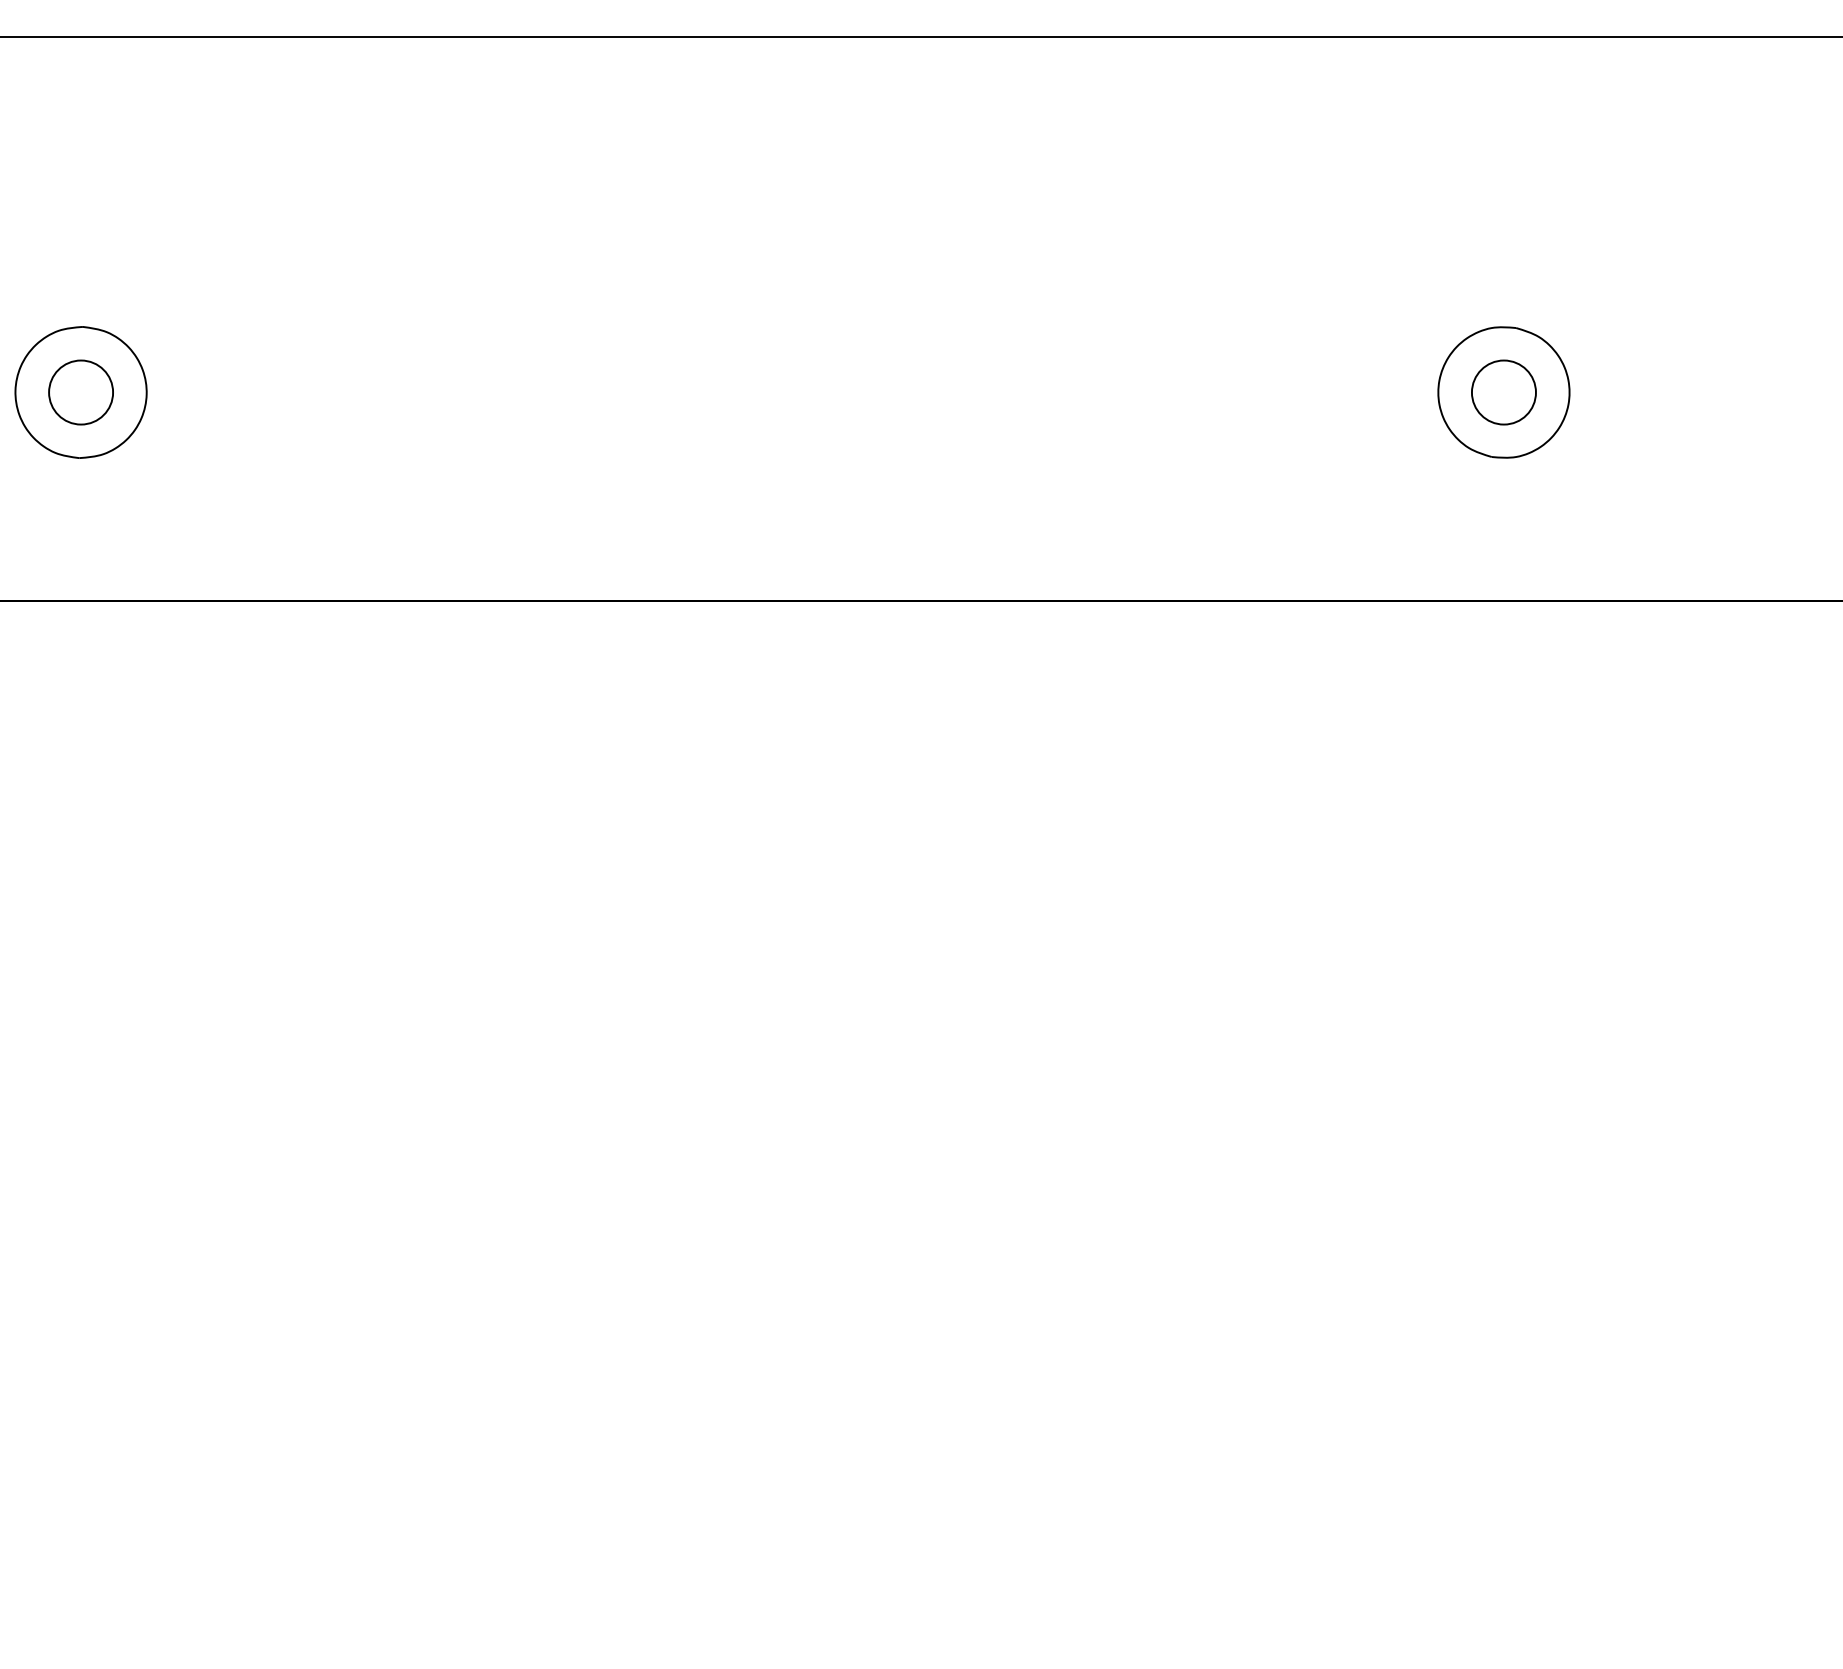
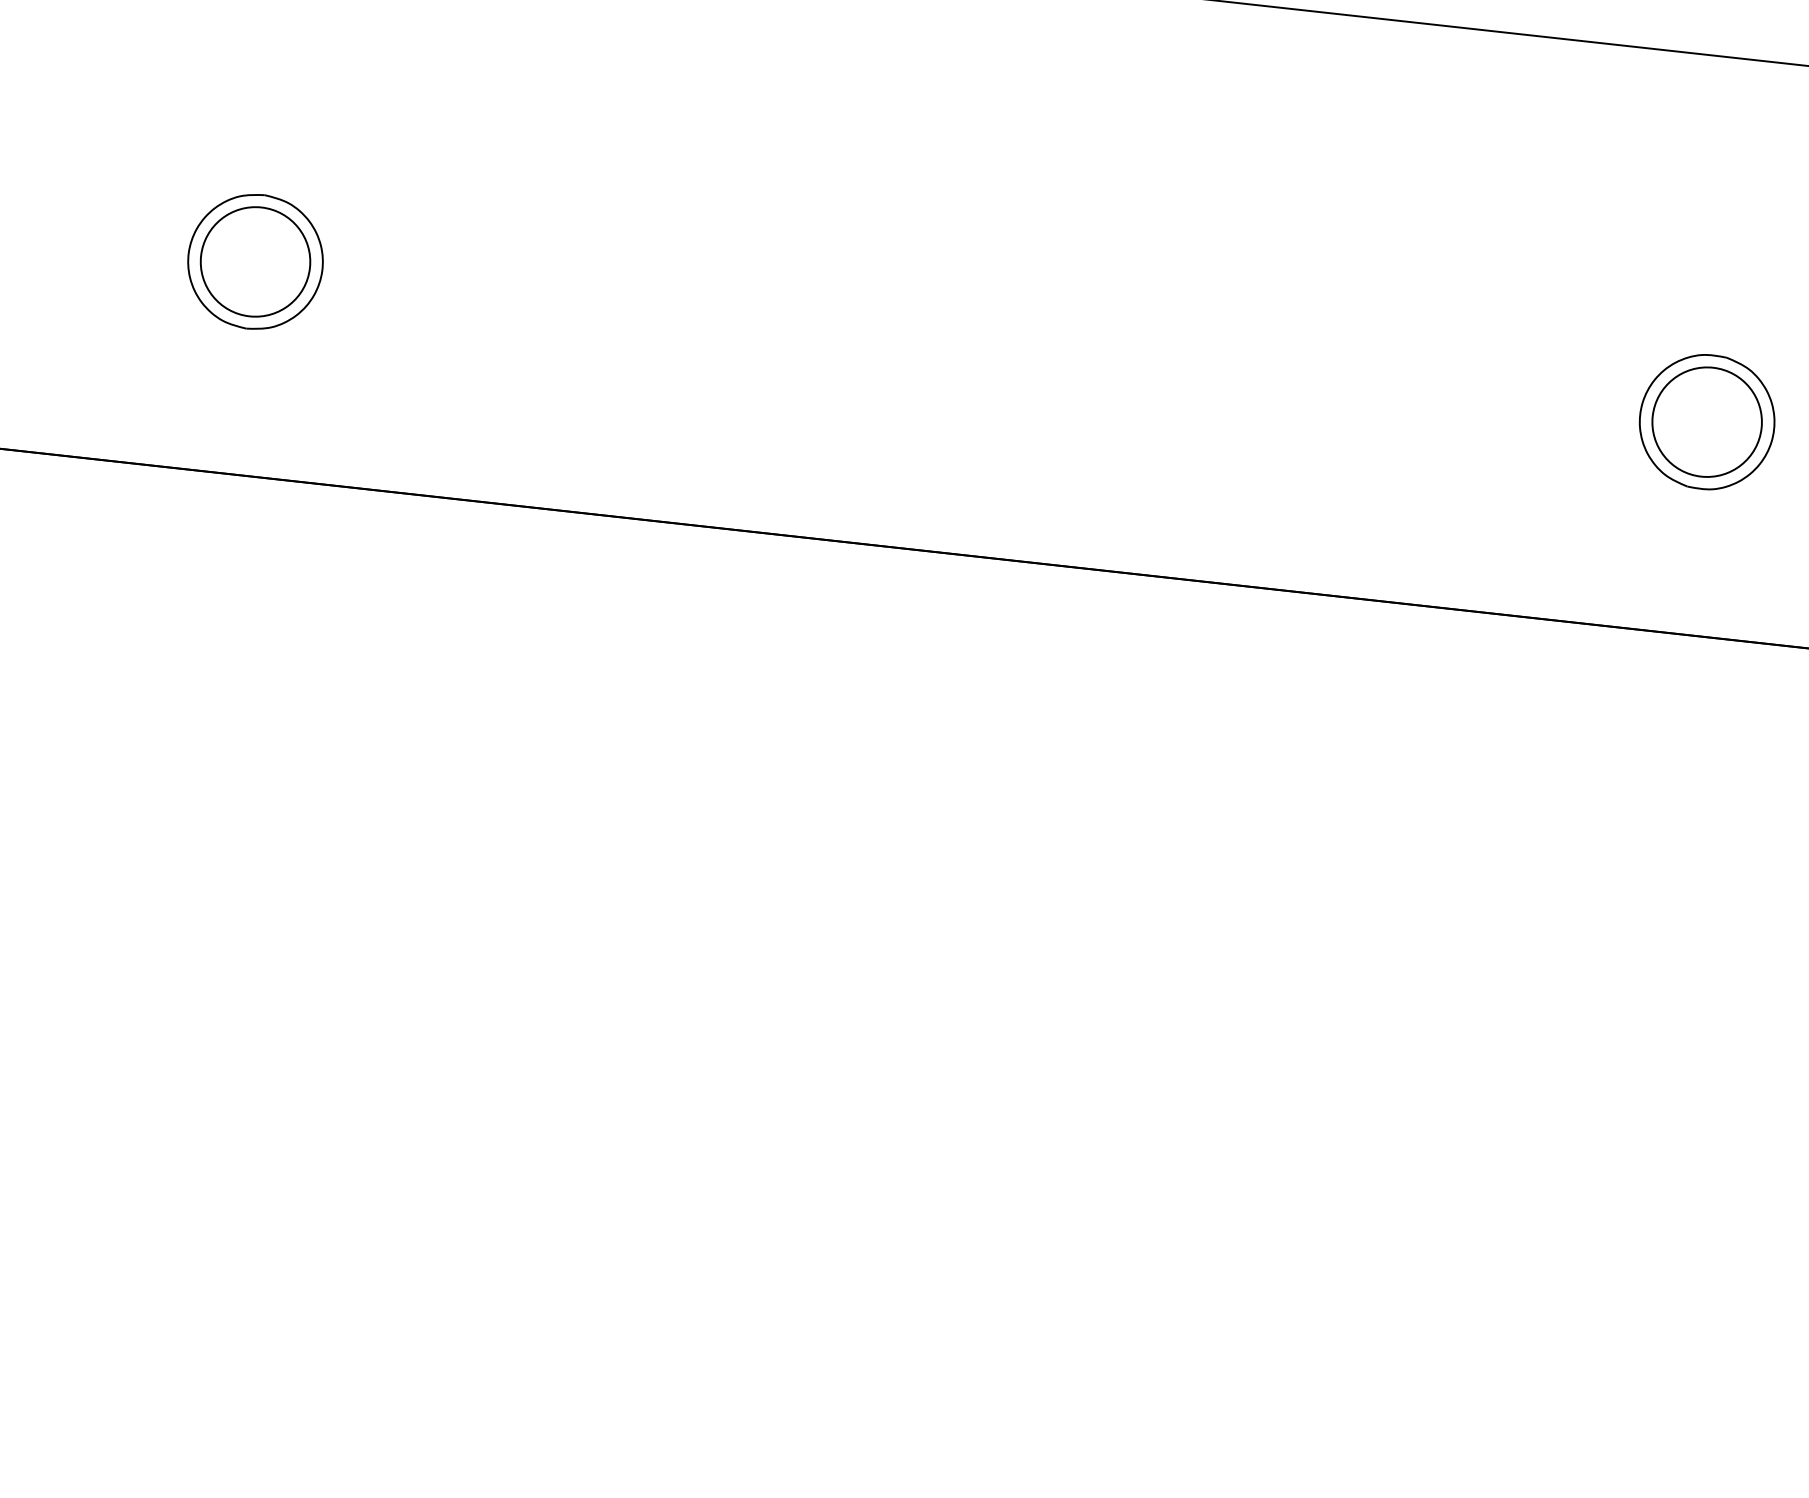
circle: (80, 392) -> (254, 261), size x1.67
circle: (1503, 392) -> (1706, 422), size x1.67

